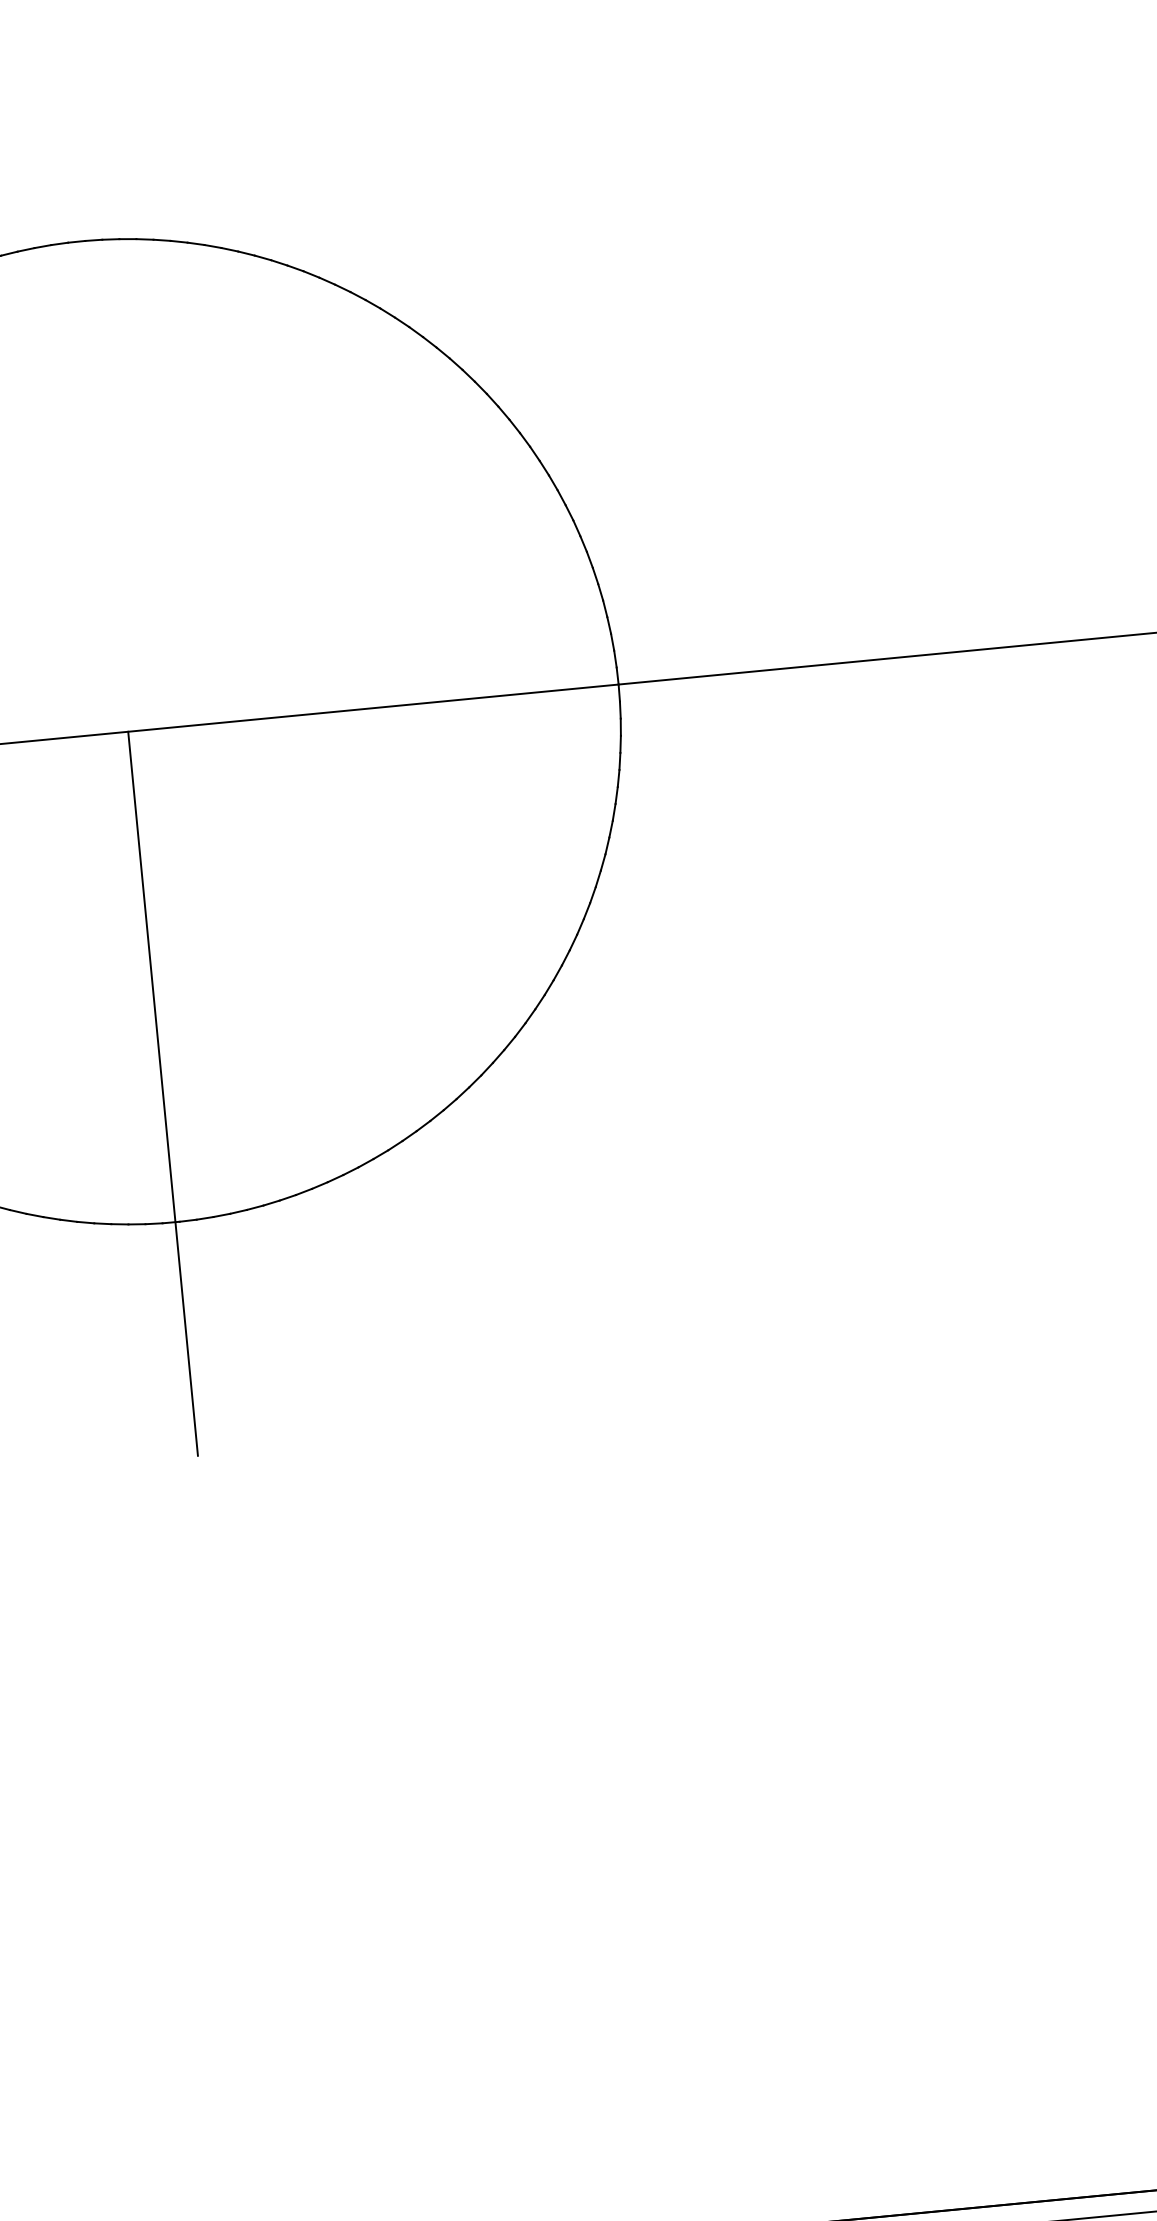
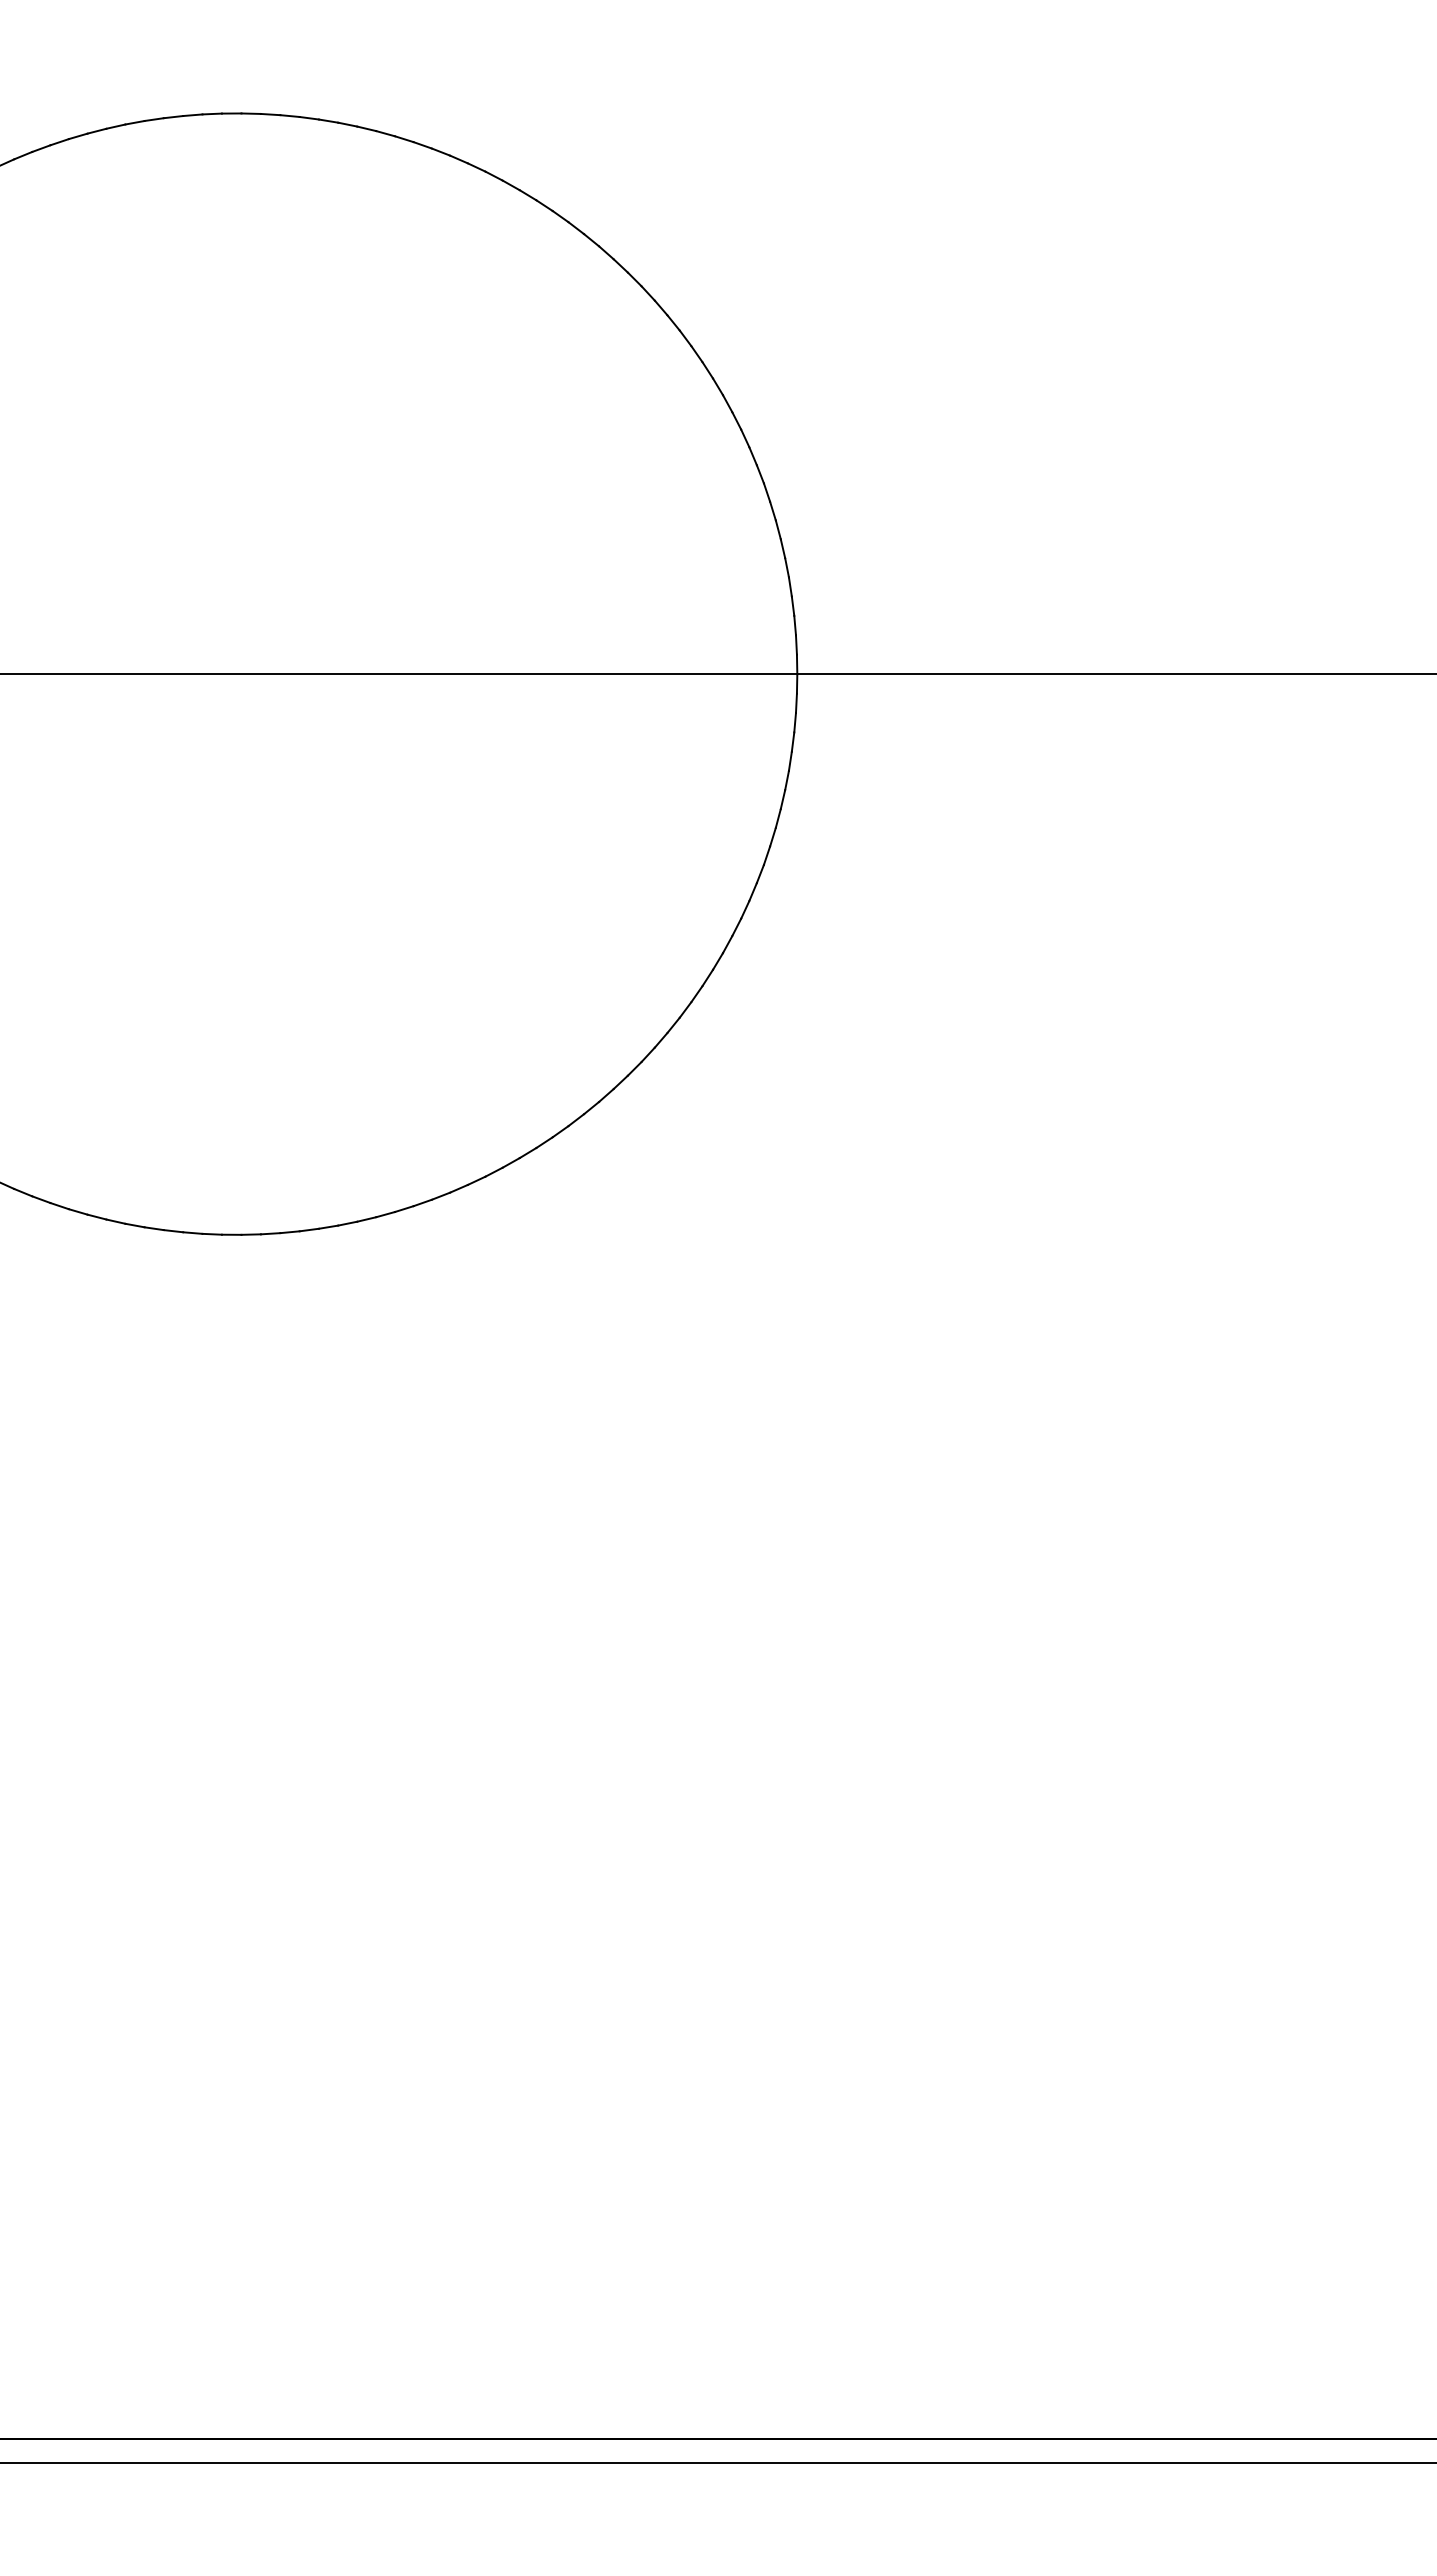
line: (162, 1093) -> (236, 1087), removed

